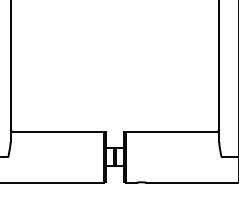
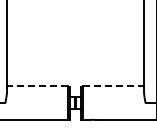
line: (58, 131) -> (38, 86), solid -> dashed
line: (171, 131) -> (112, 86), solid -> dashed

